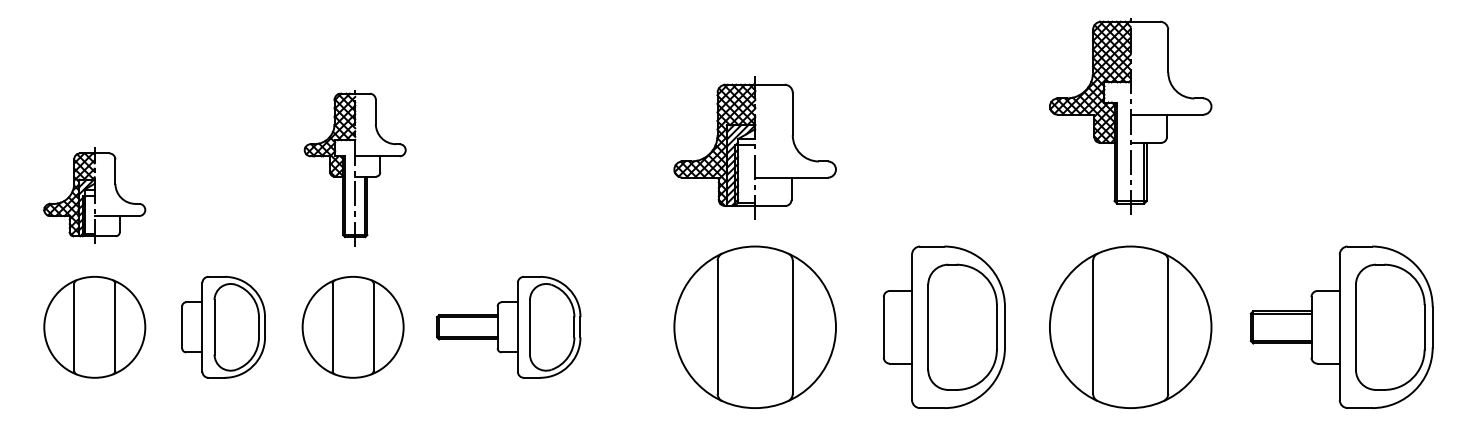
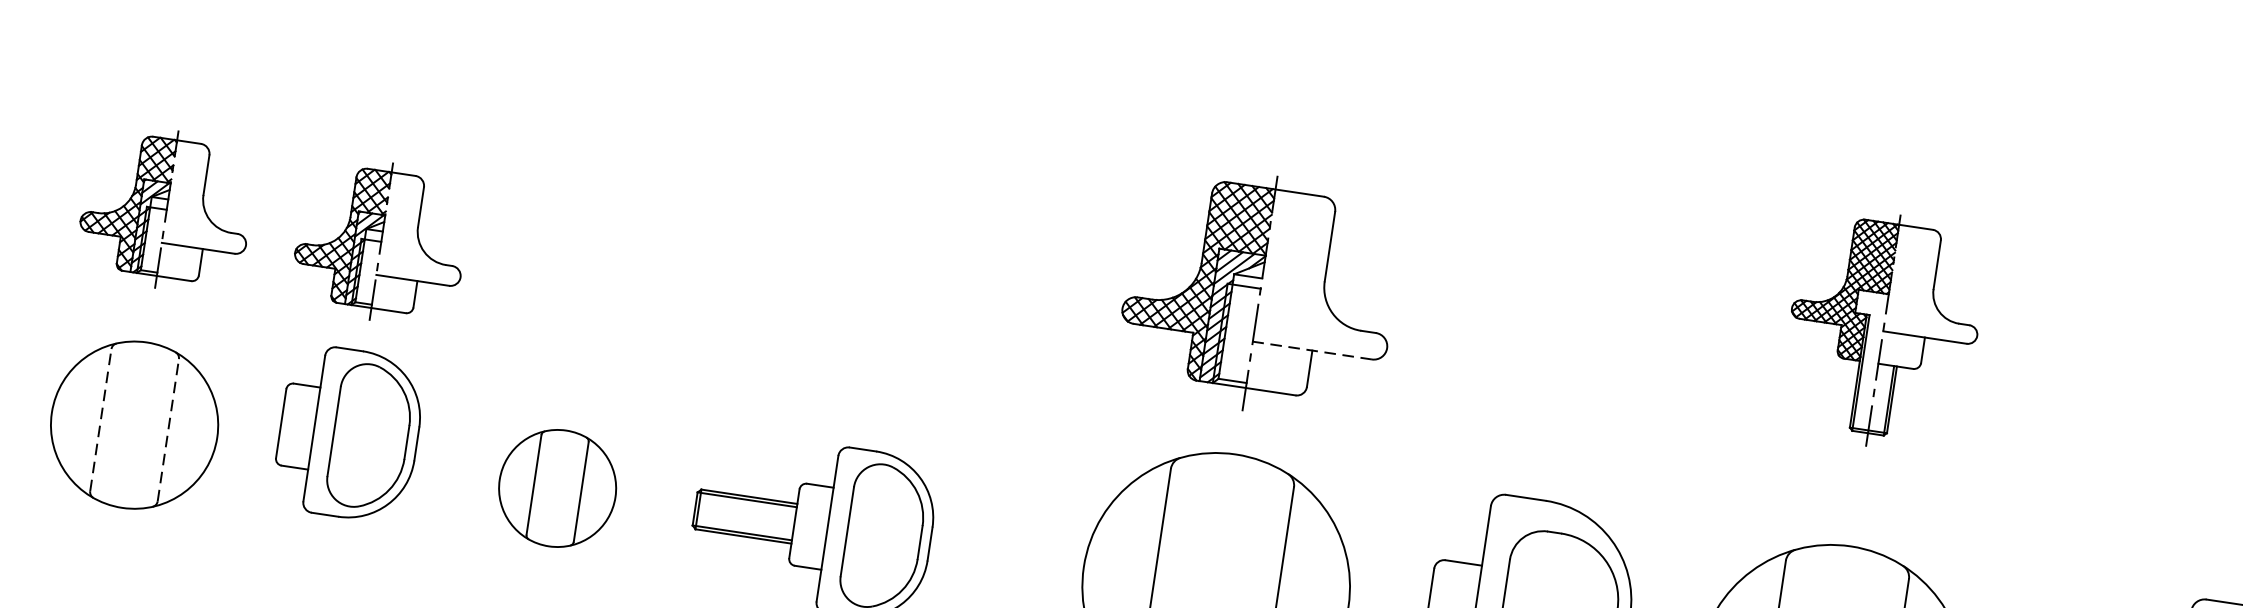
part: (1130, 116) -> (1882, 333), size x0.7
part: (354, 168) -> (598, 228), removed
line: (791, 177) -> (1312, 350), solid -> dashed
part: (225, 195) -> (380, 241), added
line: (74, 326) -> (101, 418), solid -> dashed
line: (115, 326) -> (168, 428), solid -> dashed
part: (223, 327) -> (348, 434), moved
part: (352, 327) -> (556, 488), size x0.7

